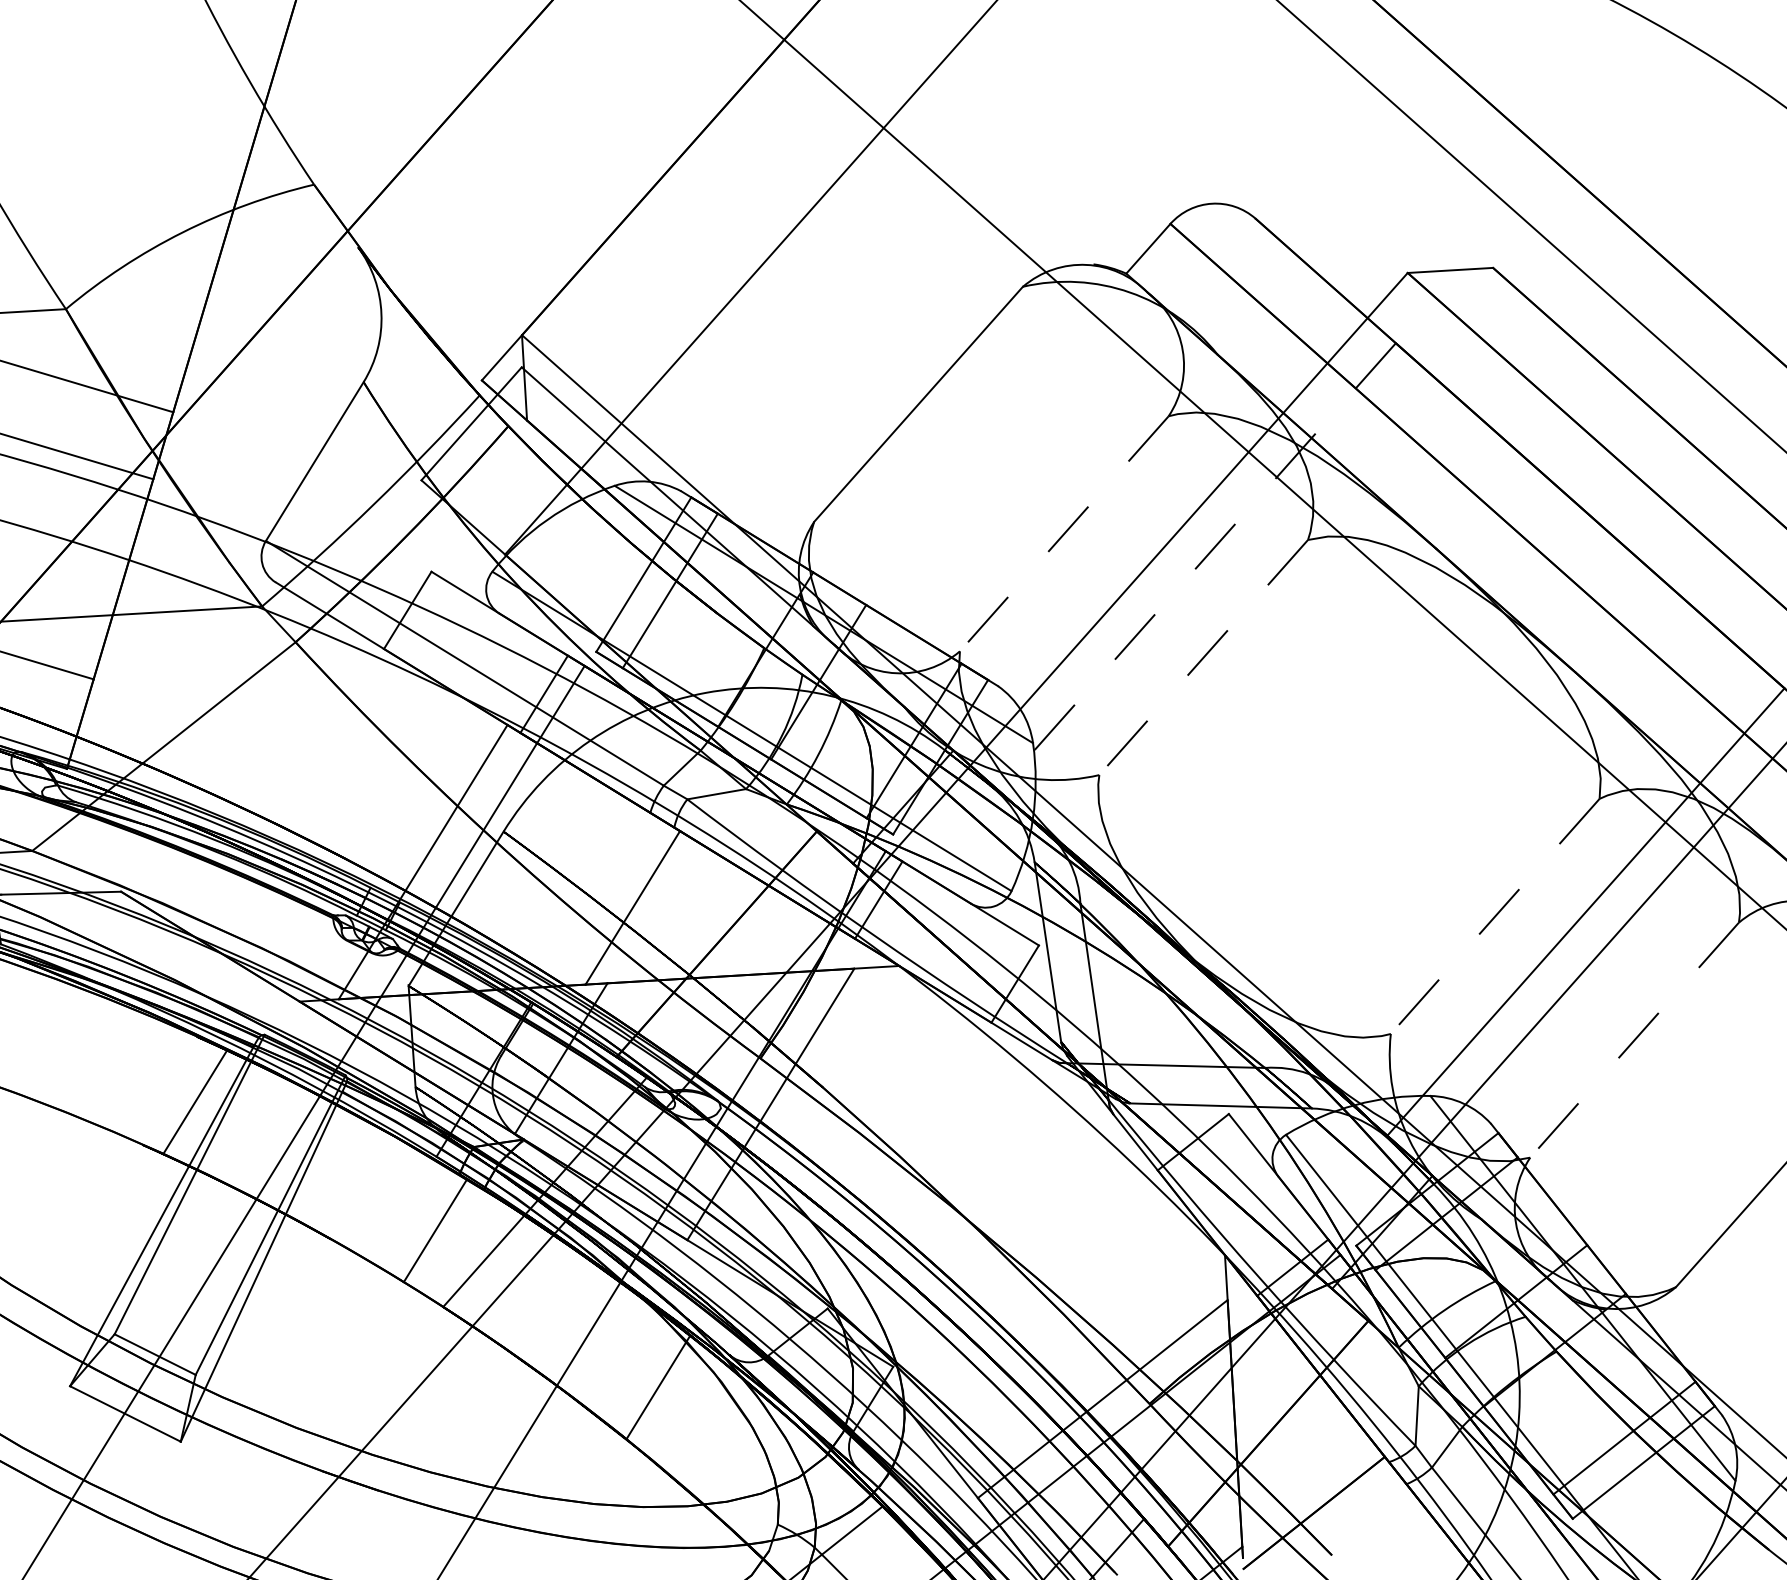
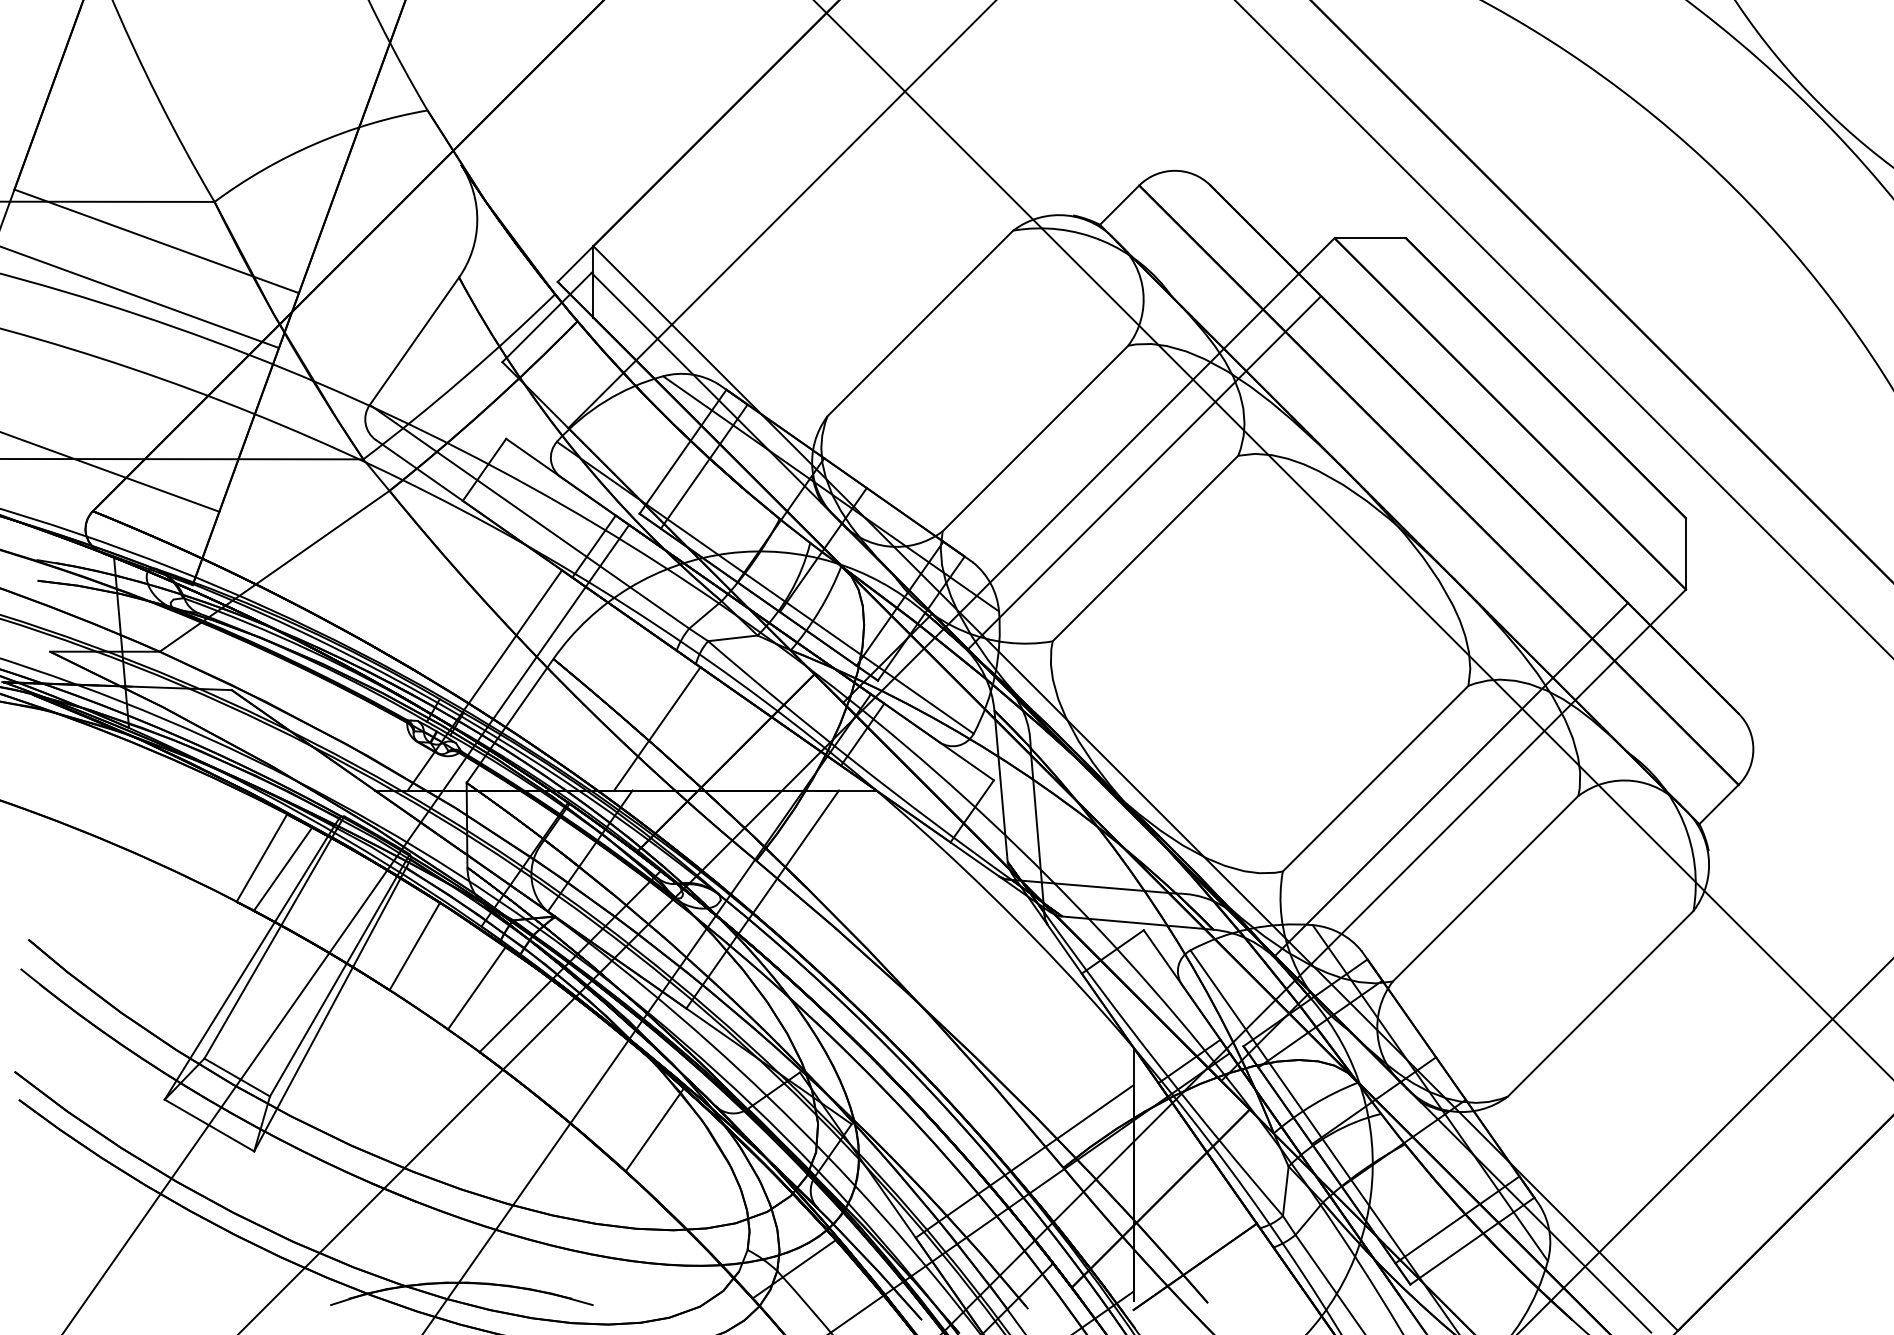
line: (1064, 533) -> (1035, 438), dashed -> solid
line: (1197, 566) -> (1144, 472), dashed -> solid
line: (1203, 657) -> (1145, 548), dashed -> solid
line: (1495, 917) -> (1375, 779), dashed -> solid
line: (1634, 1041) -> (1485, 889), dashed -> solid
line: (168, 1089) -> (261, 857), added
line: (357, 1185) -> (414, 946), added

